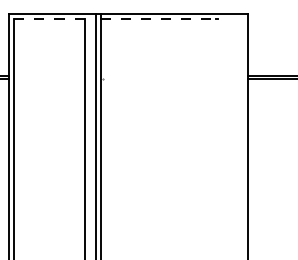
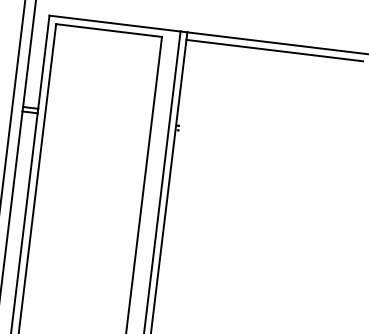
line: (48, 19) -> (107, 30), dashed -> solid
line: (158, 19) -> (273, 50), dashed -> solid

